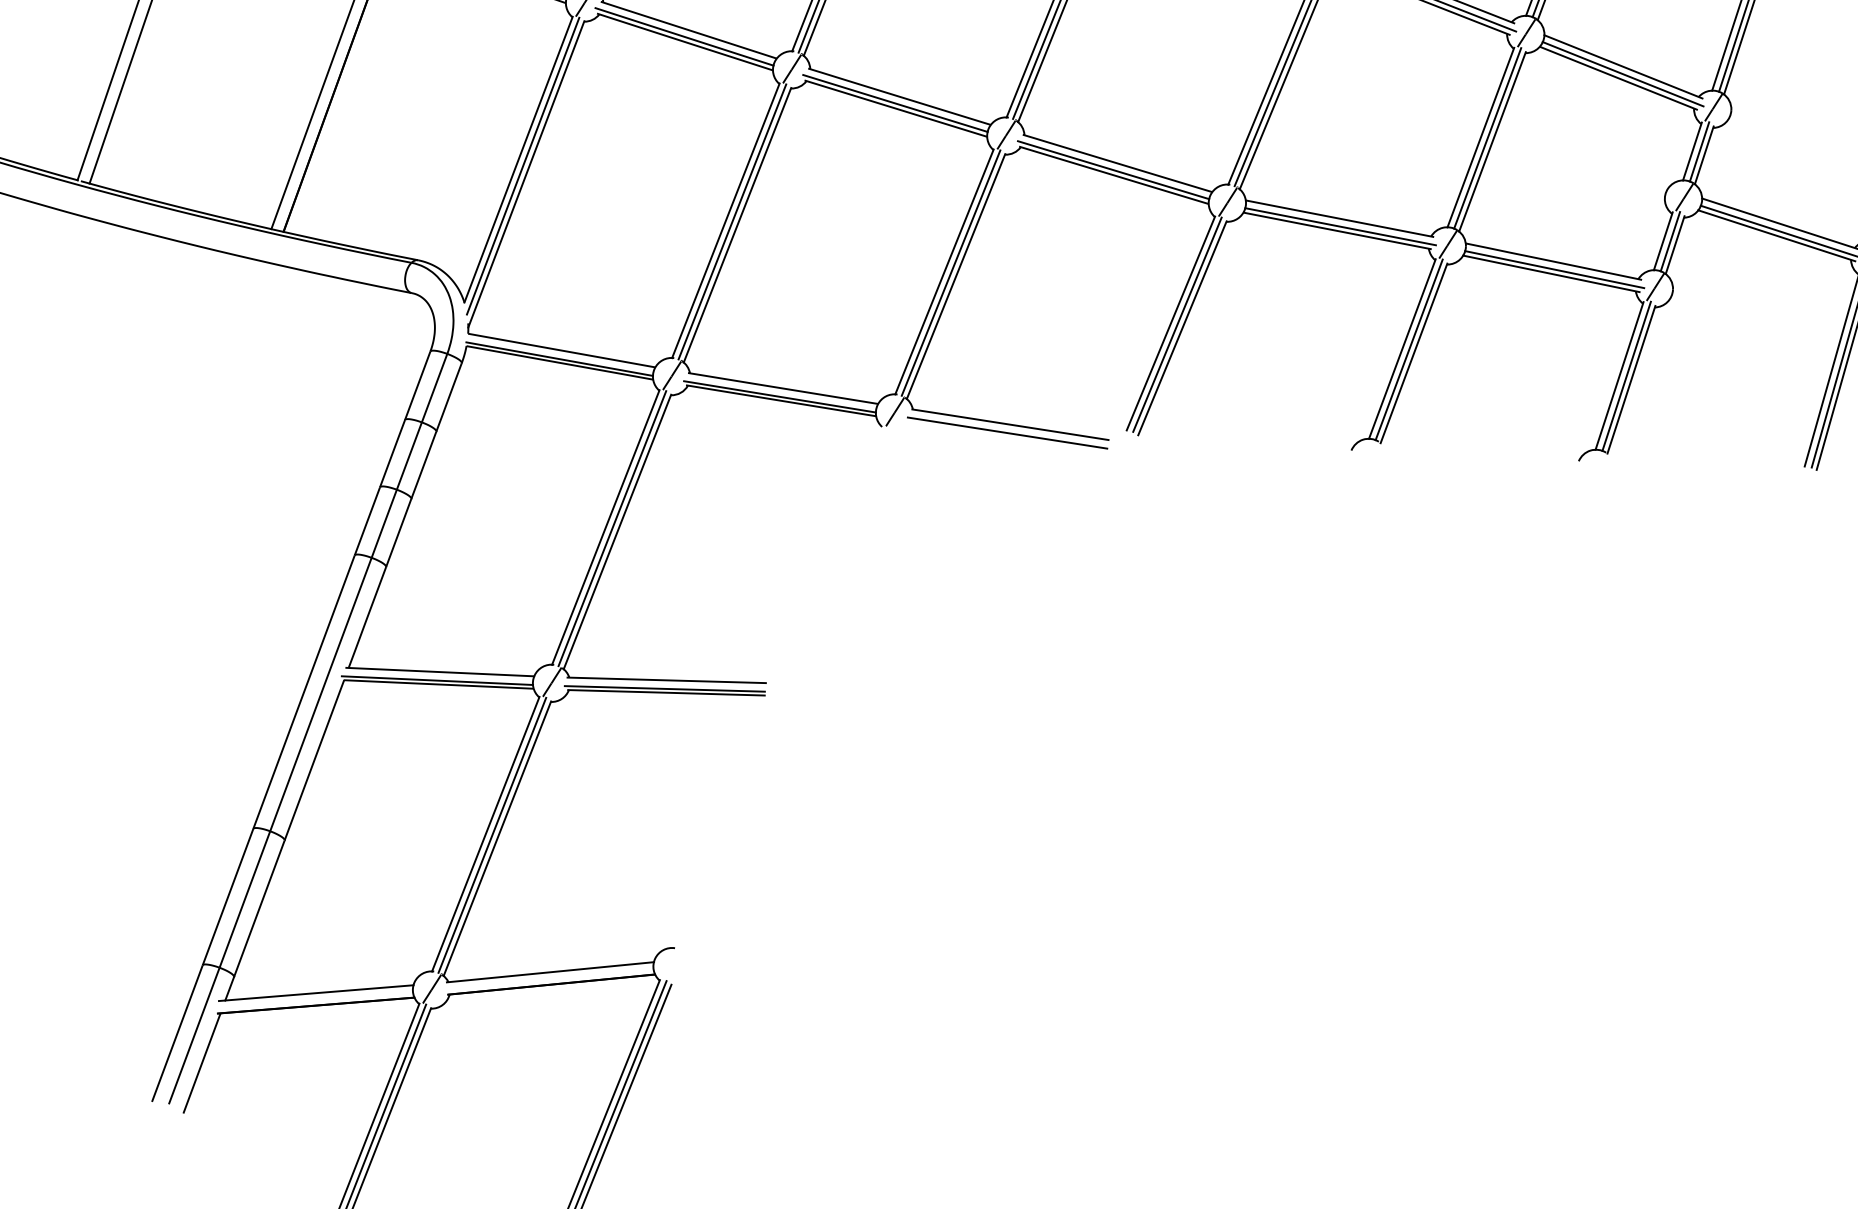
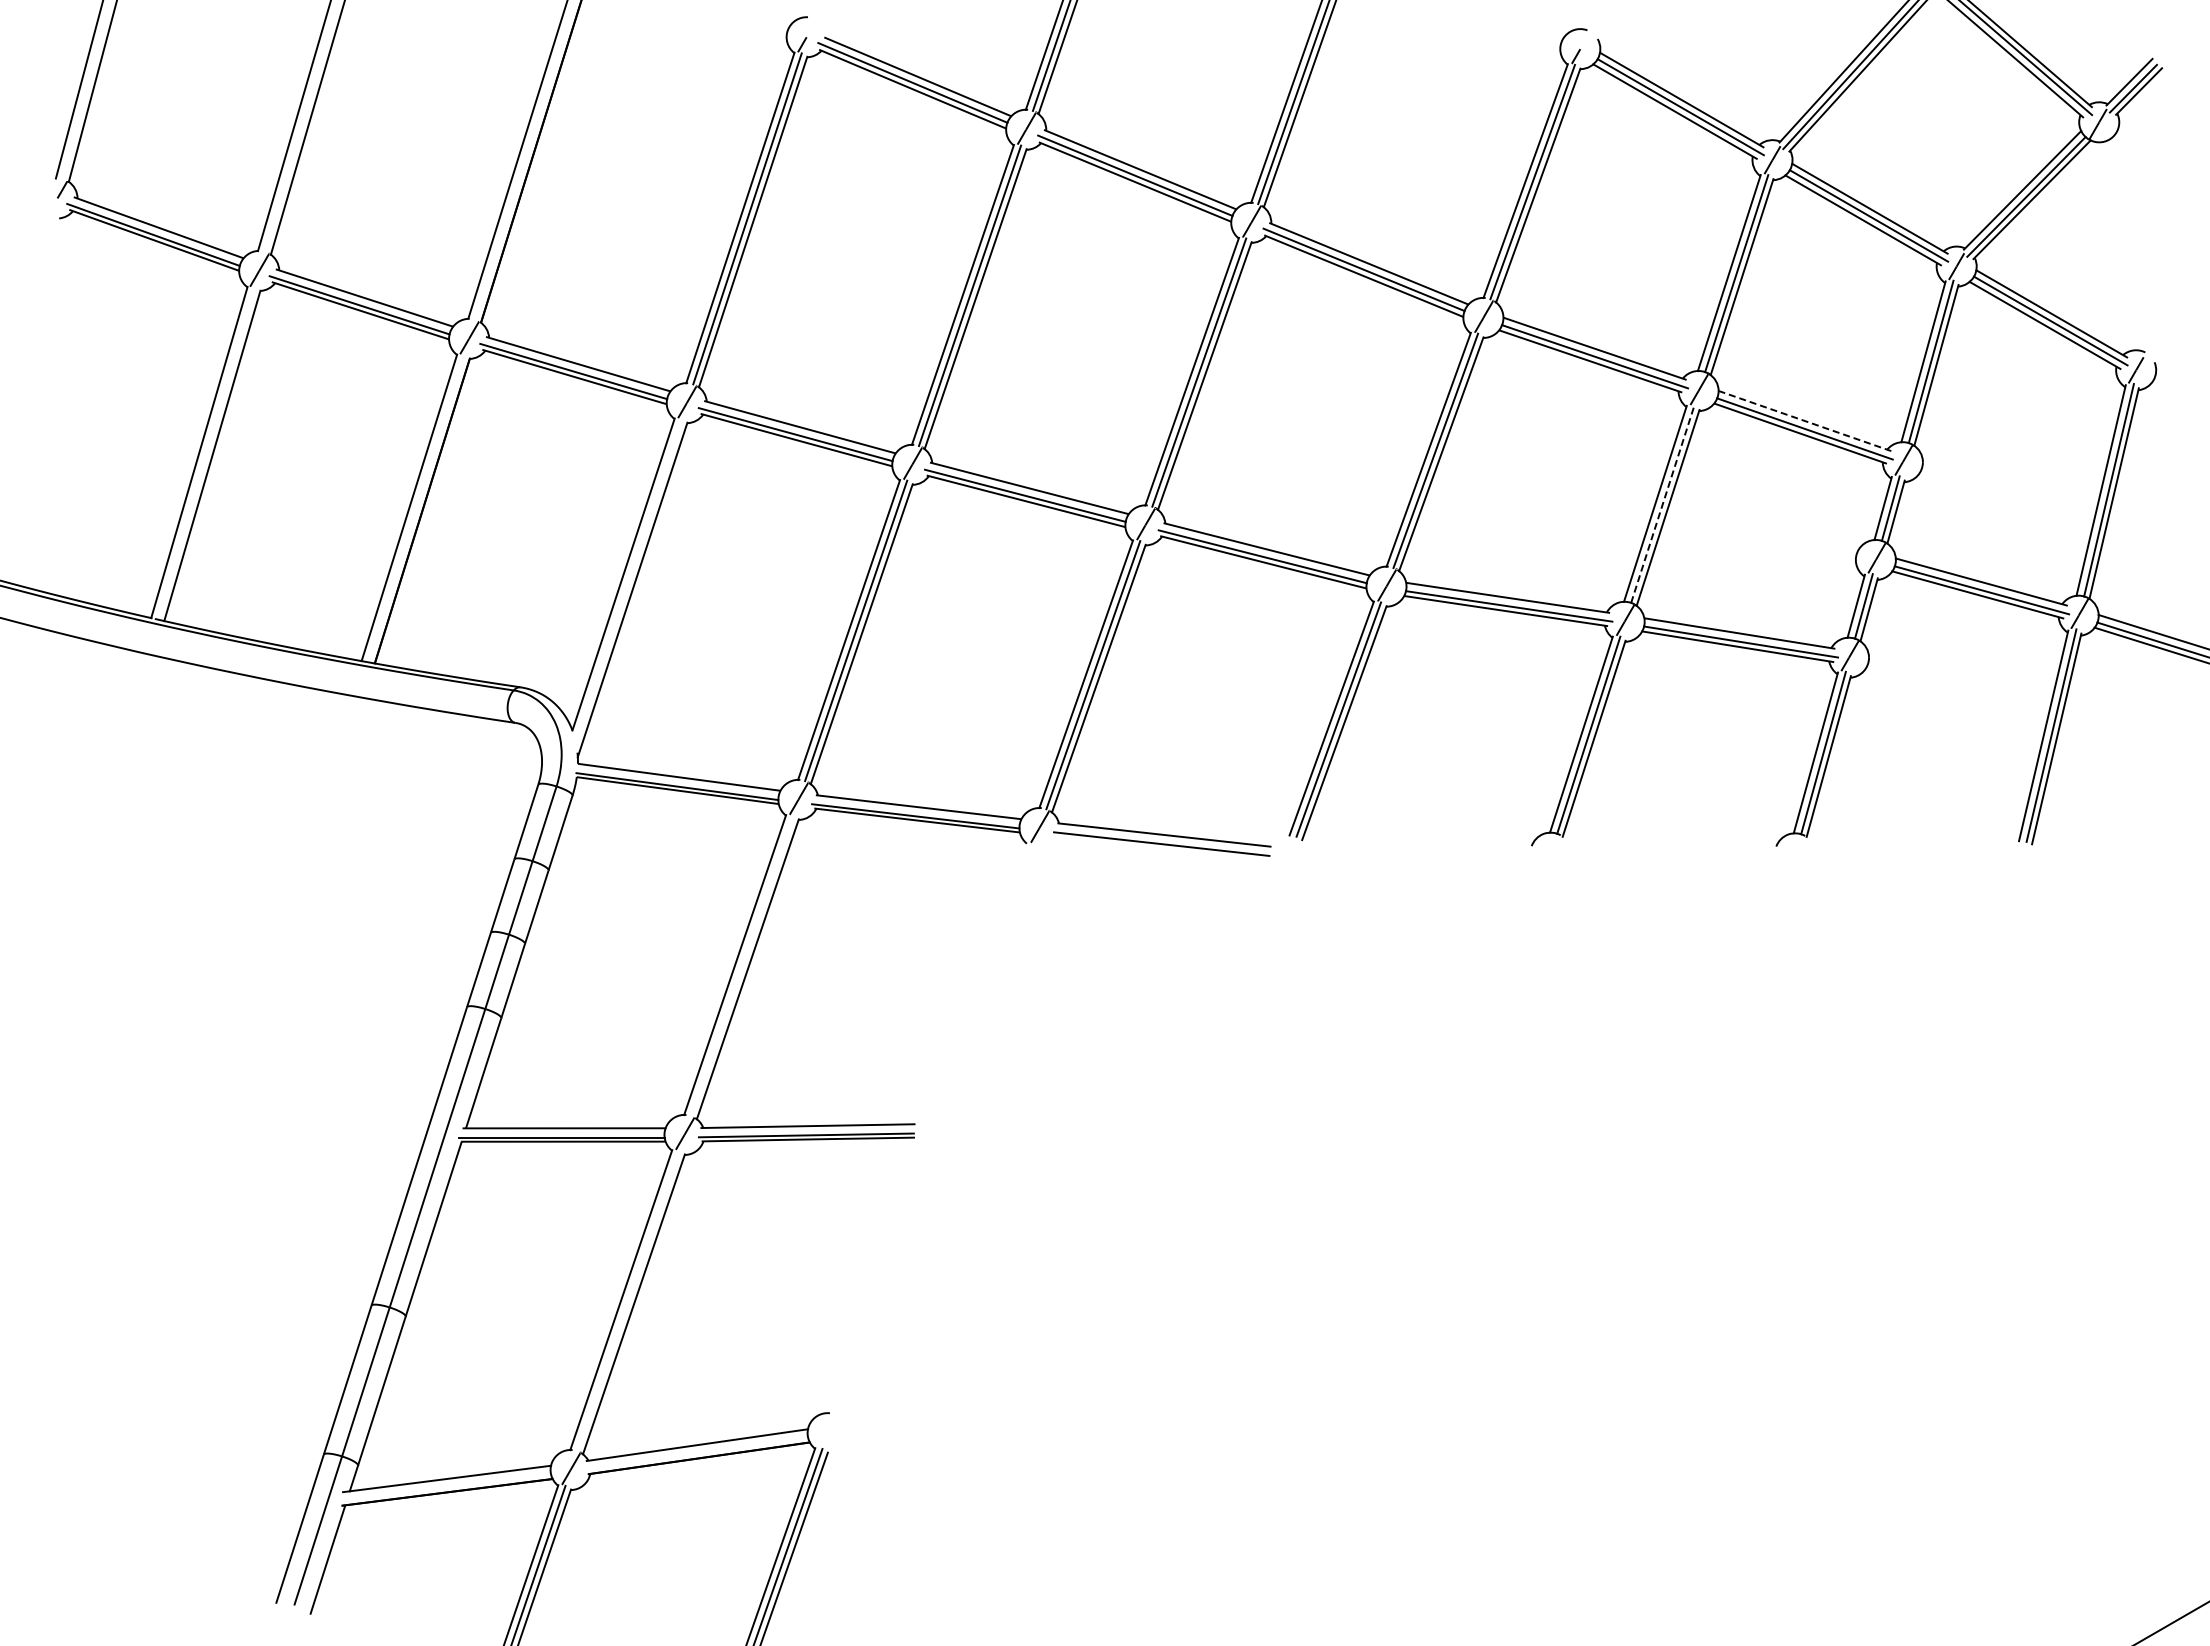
line: (1623, 66) -> (1804, 420), solid -> dashed
line: (1487, 137) -> (1662, 503), solid -> dashed
line: (522, 166) -> (628, 581), removed
line: (612, 528) -> (742, 965), removed
line: (492, 834) -> (628, 1300), removed

